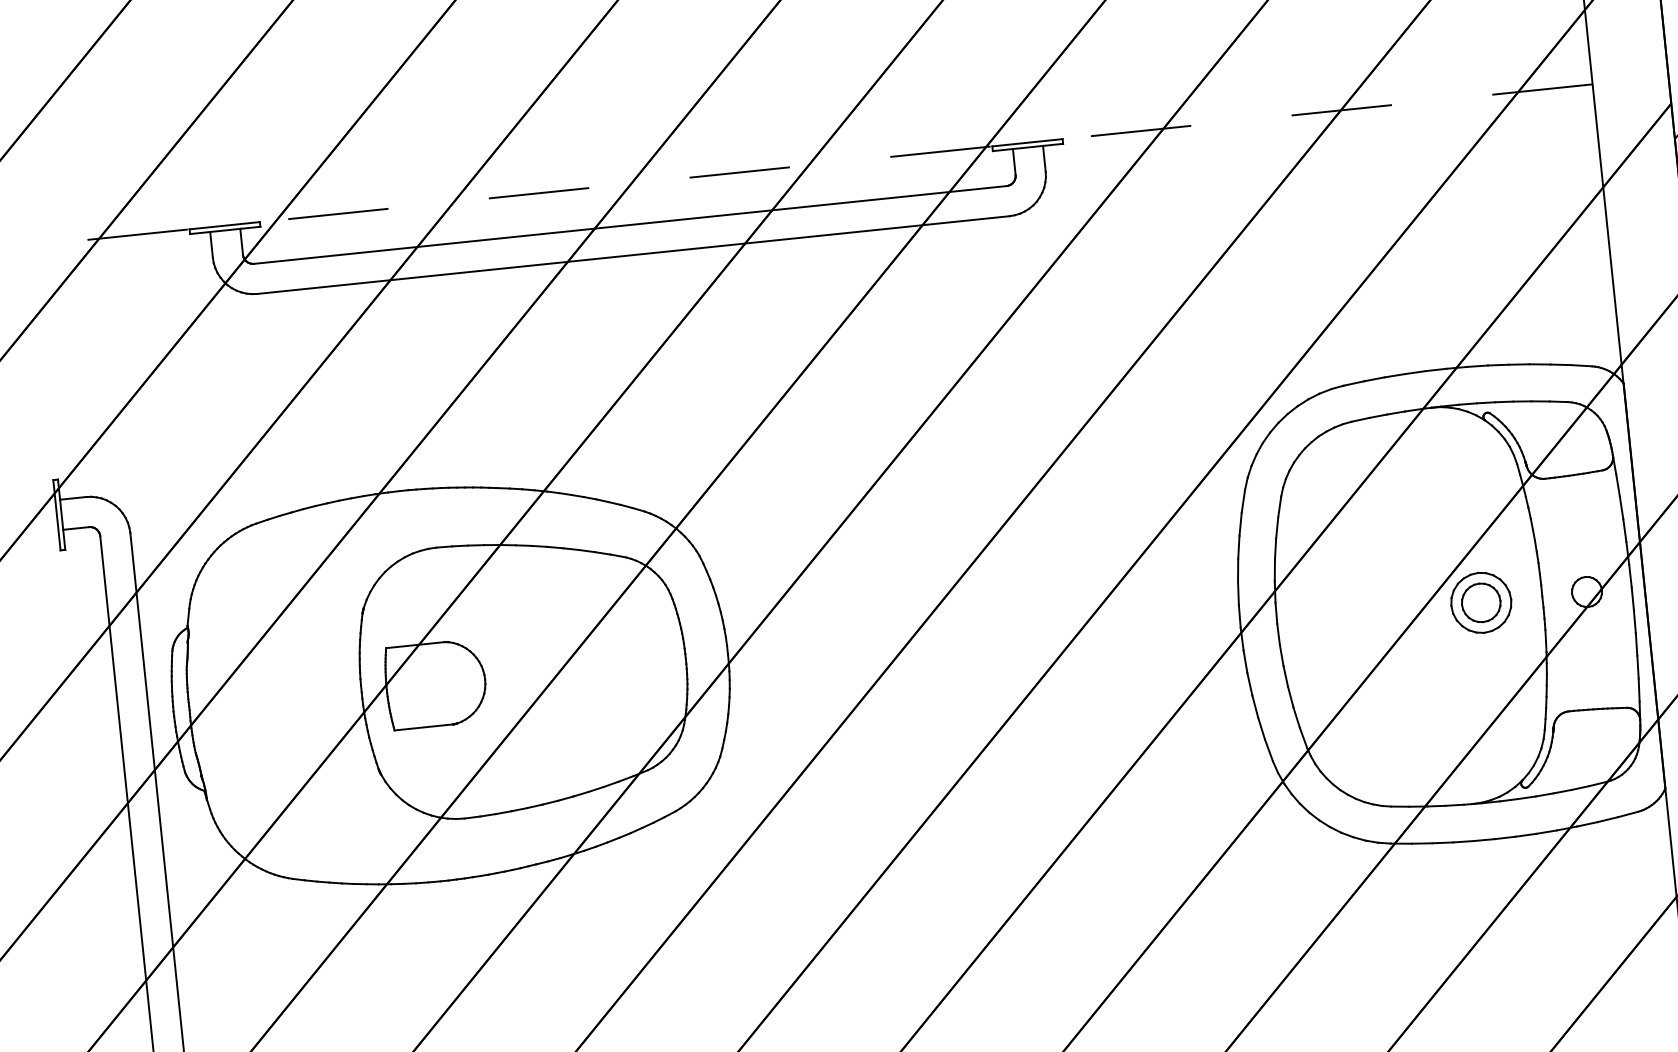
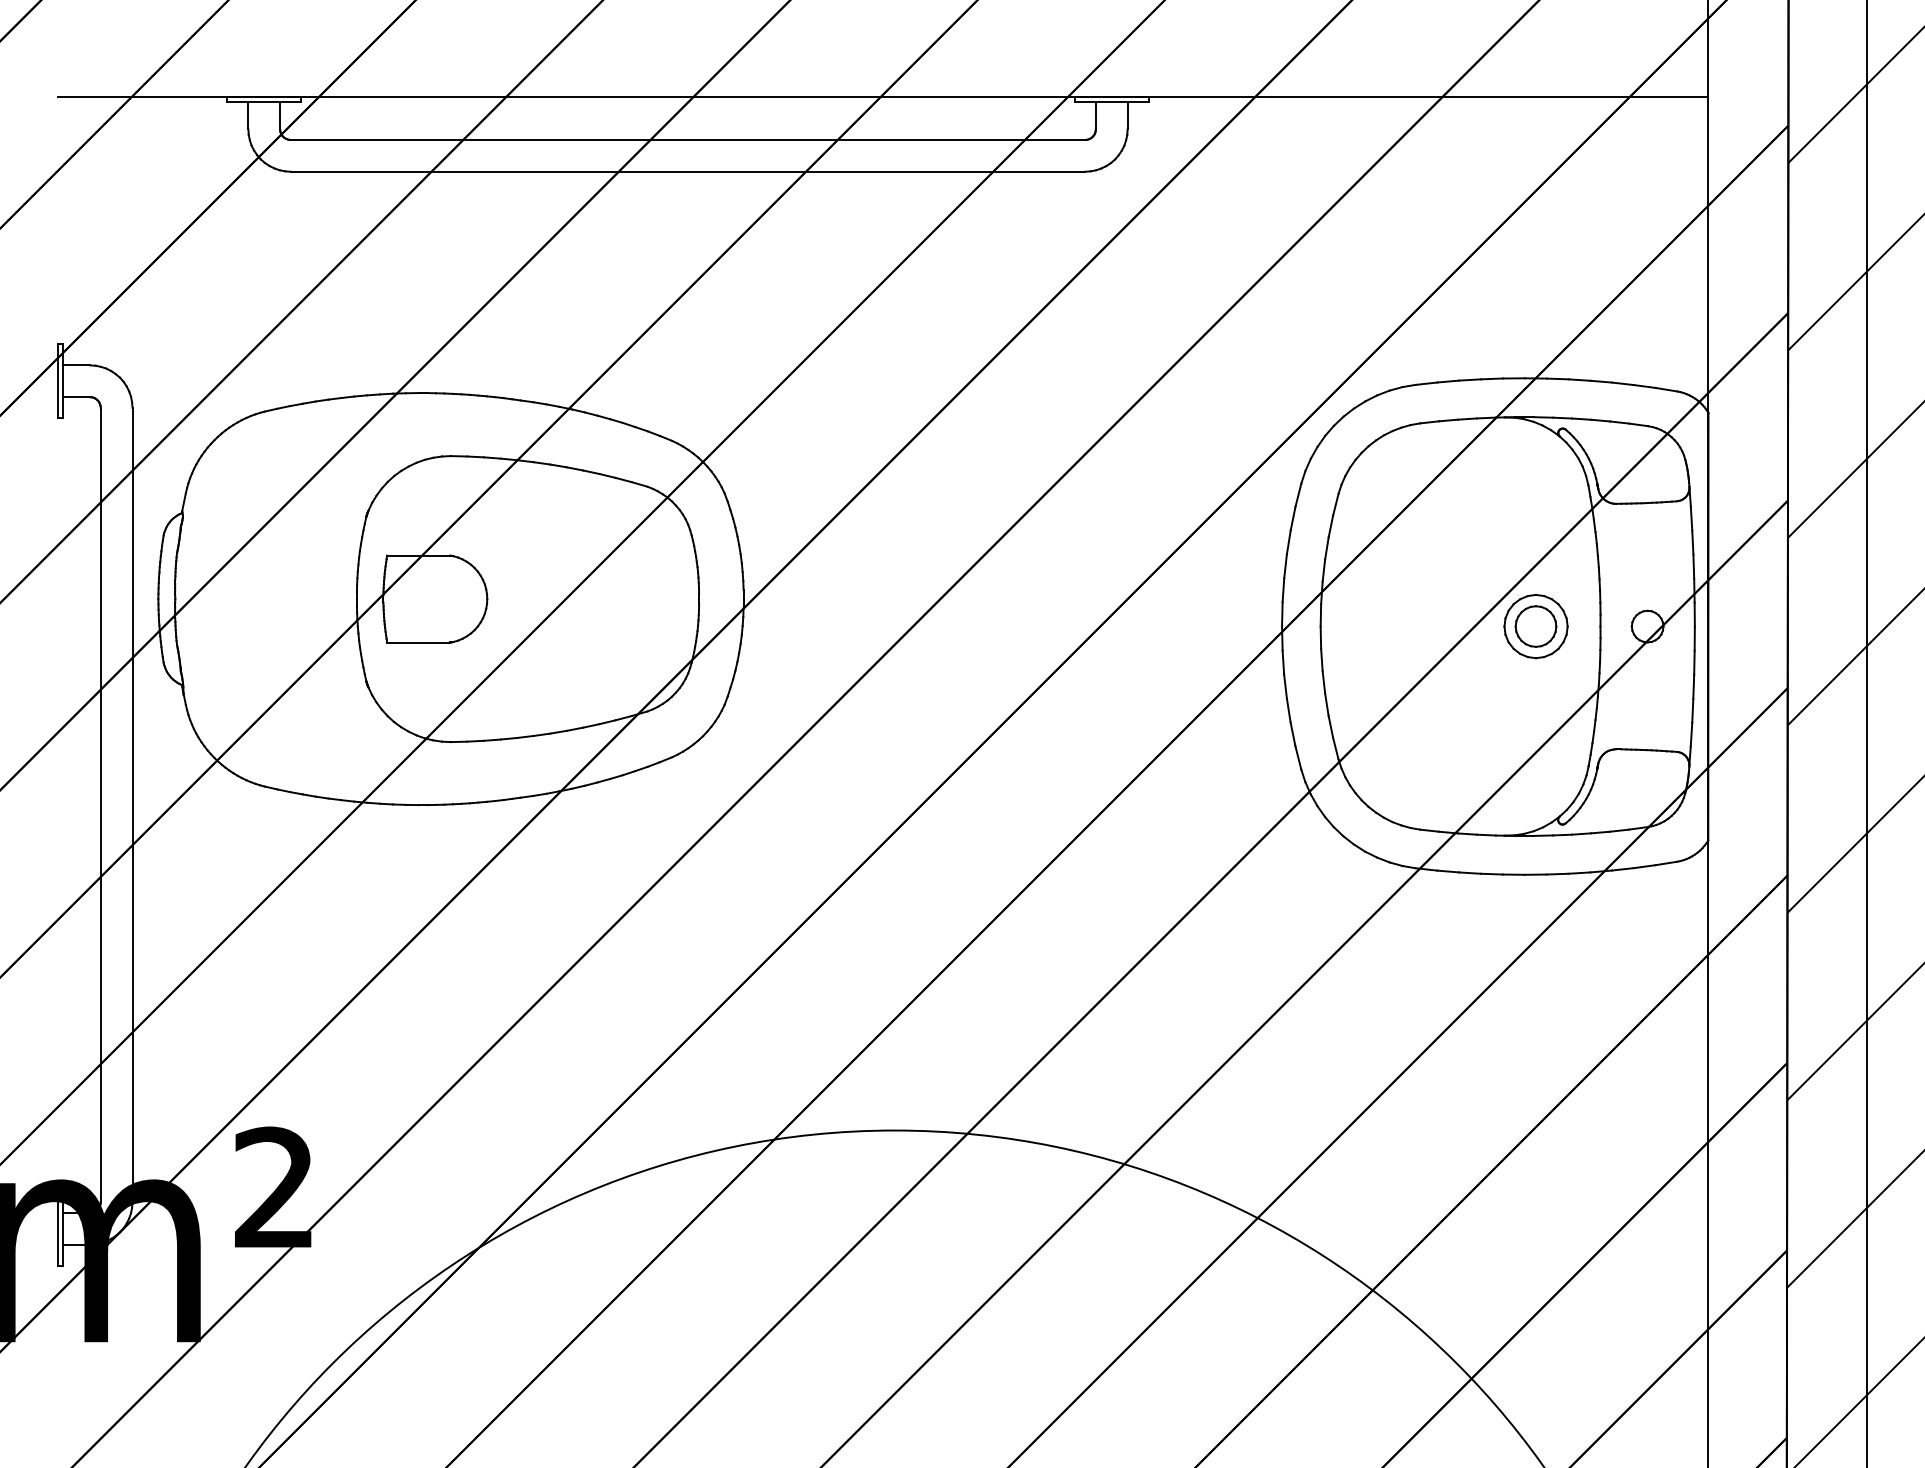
line: (810, 164) -> (882, 96), dashed -> solid

